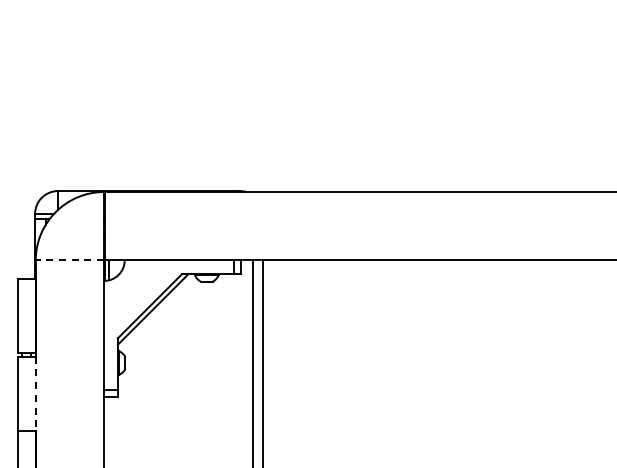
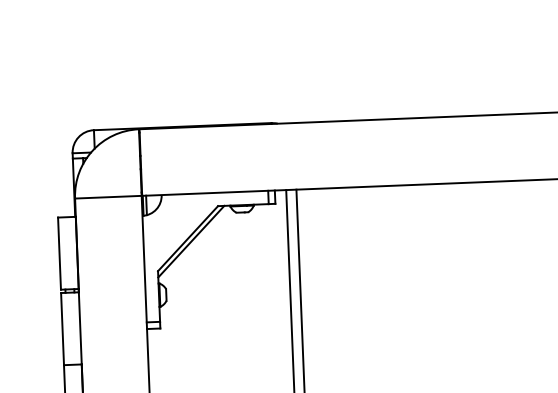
line: (69, 260) -> (107, 197), dashed -> solid
line: (35, 394) -> (80, 329), dashed -> solid

